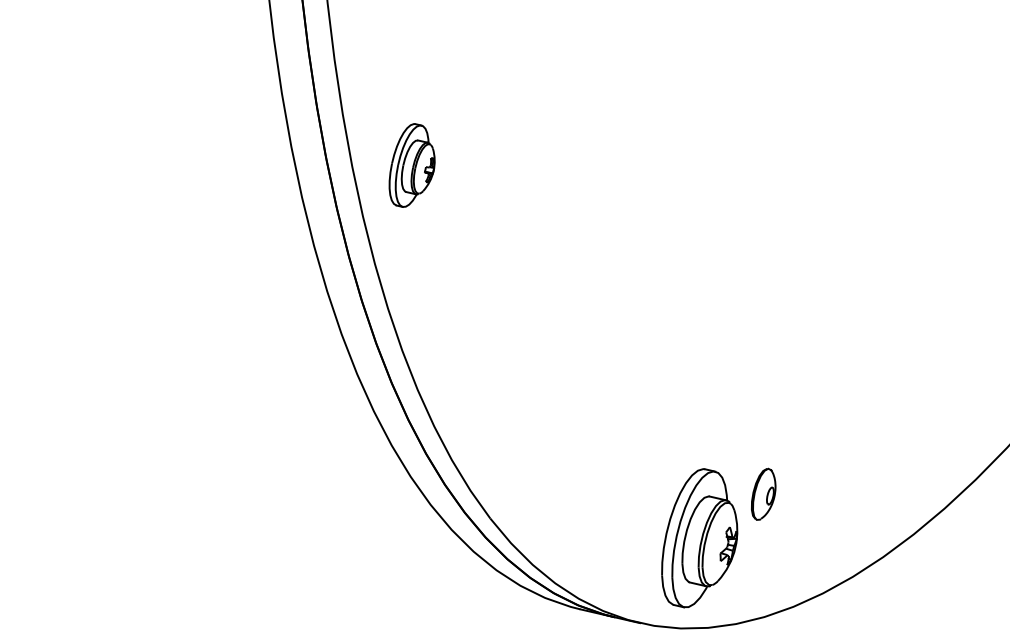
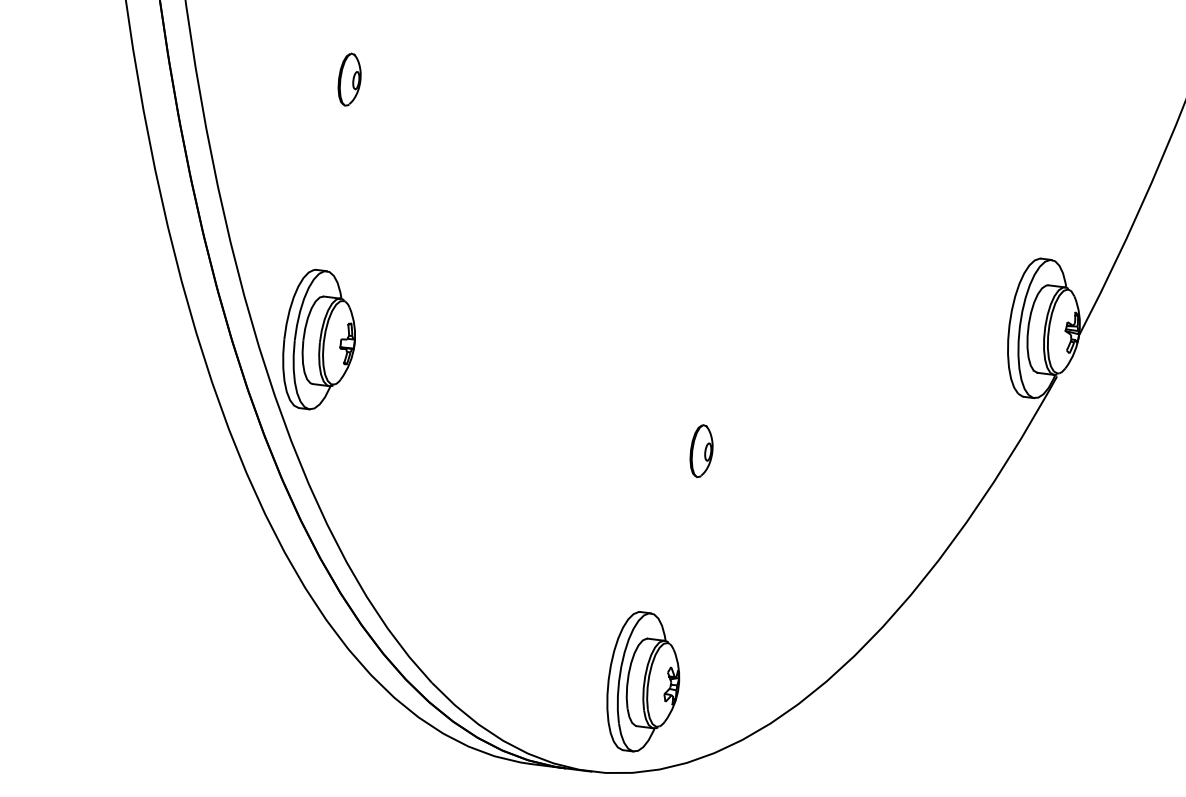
part: (412, 165) -> (318, 339), size x1.67
part: (763, 493) -> (701, 450), moved

